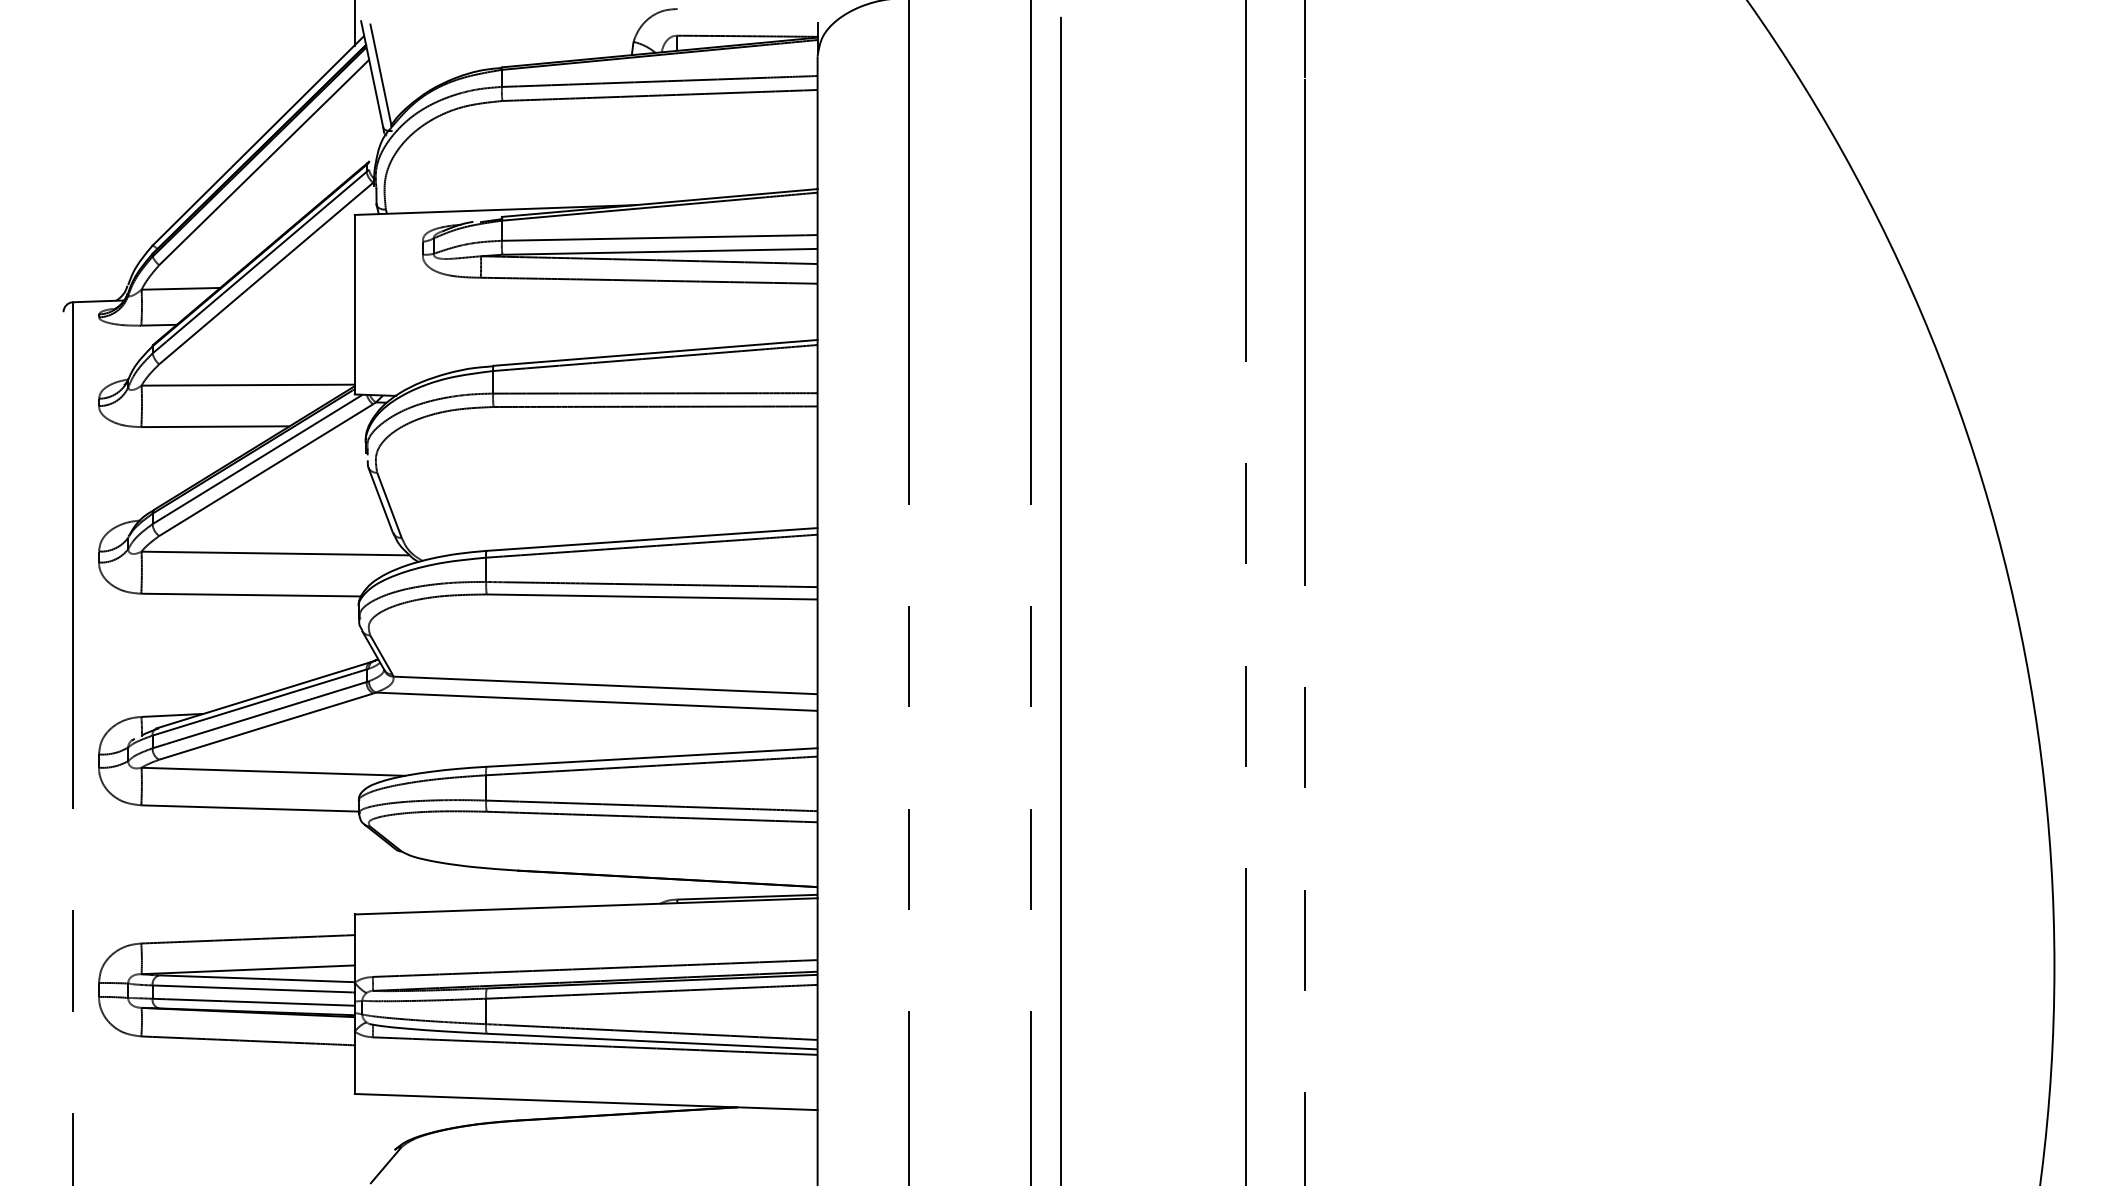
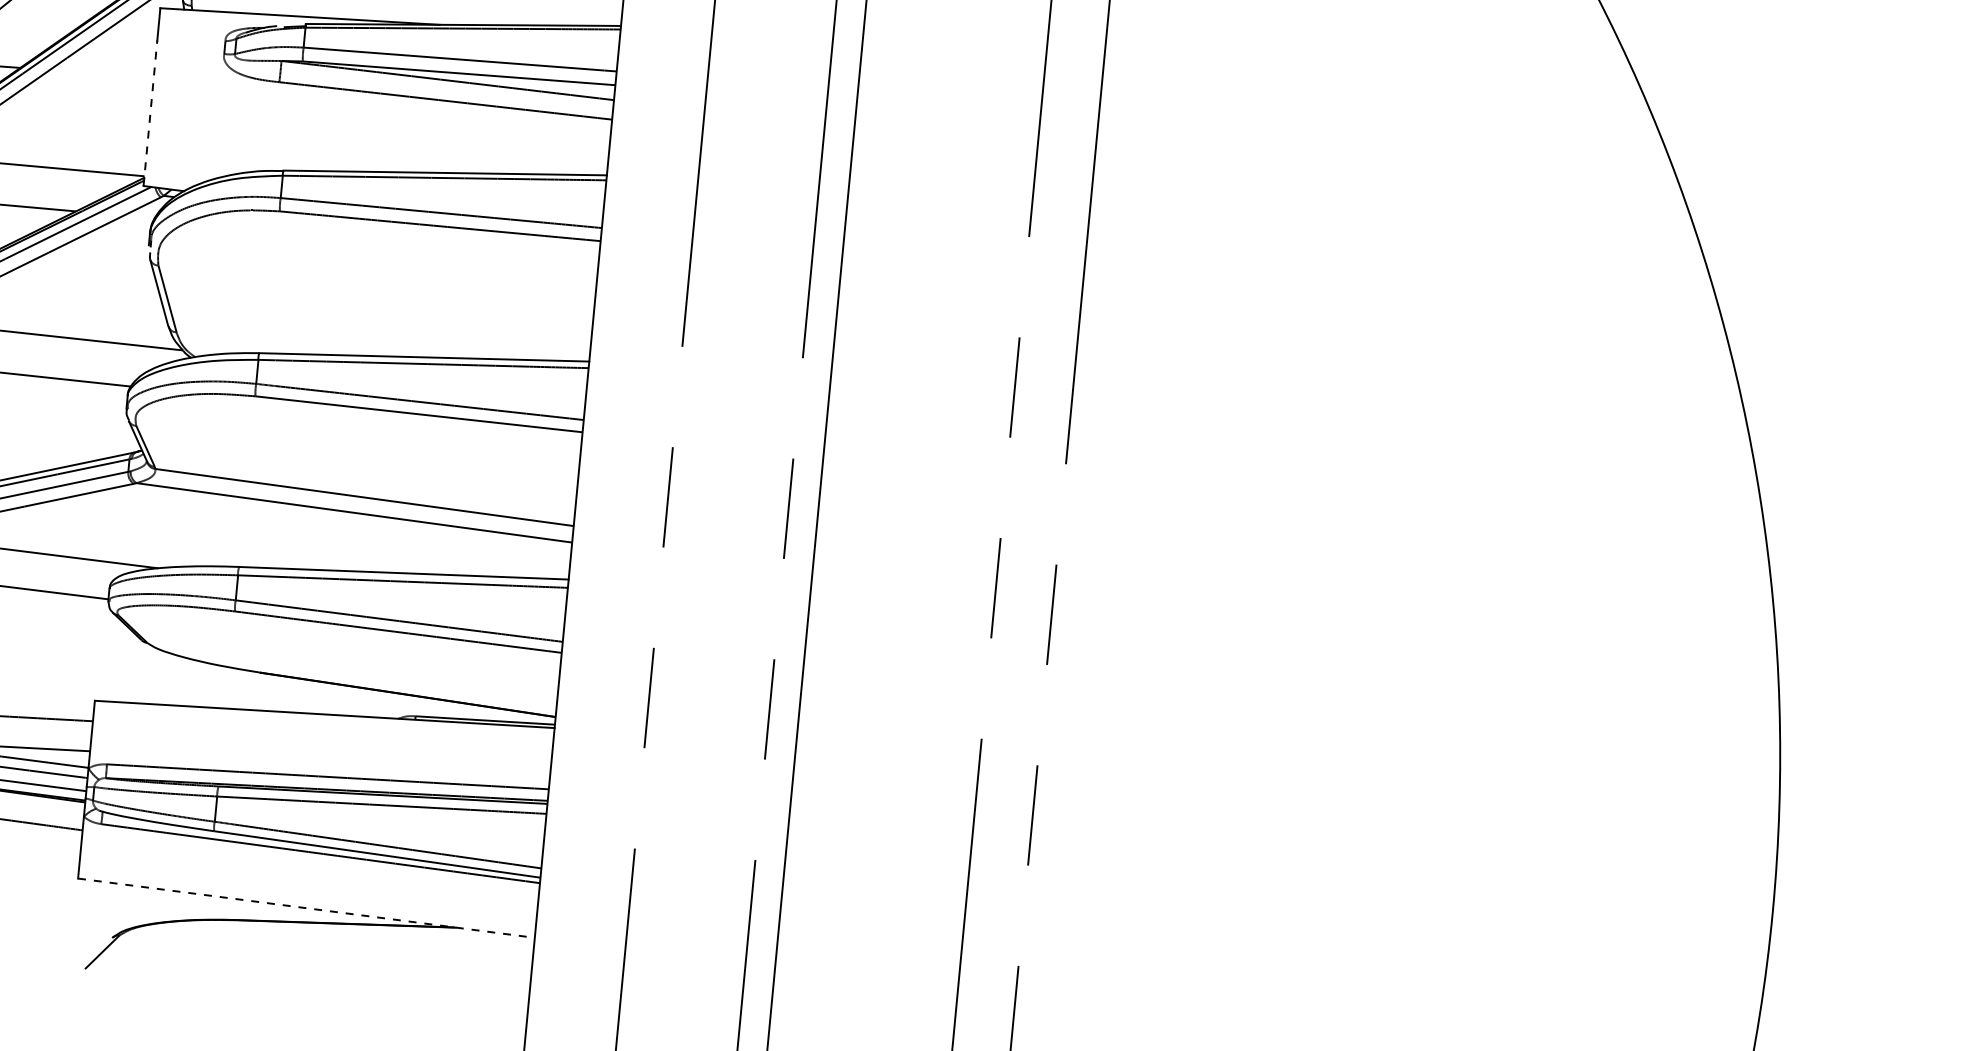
line: (354, 320) -> (150, 112), solid -> dashed
line: (586, 1102) -> (306, 908), solid -> dashed

